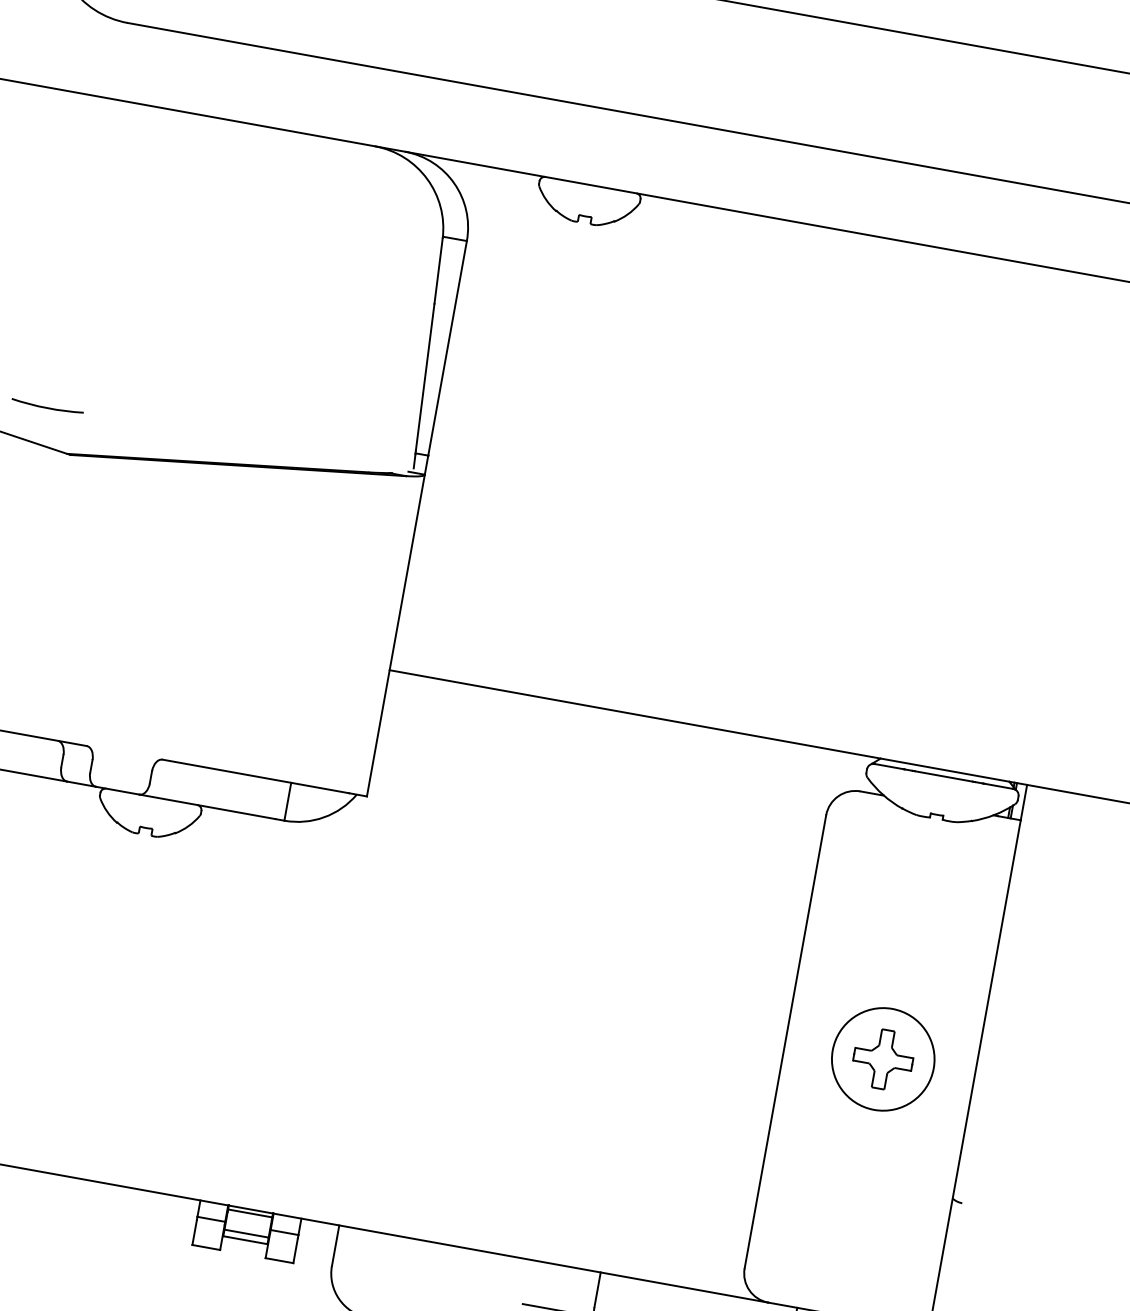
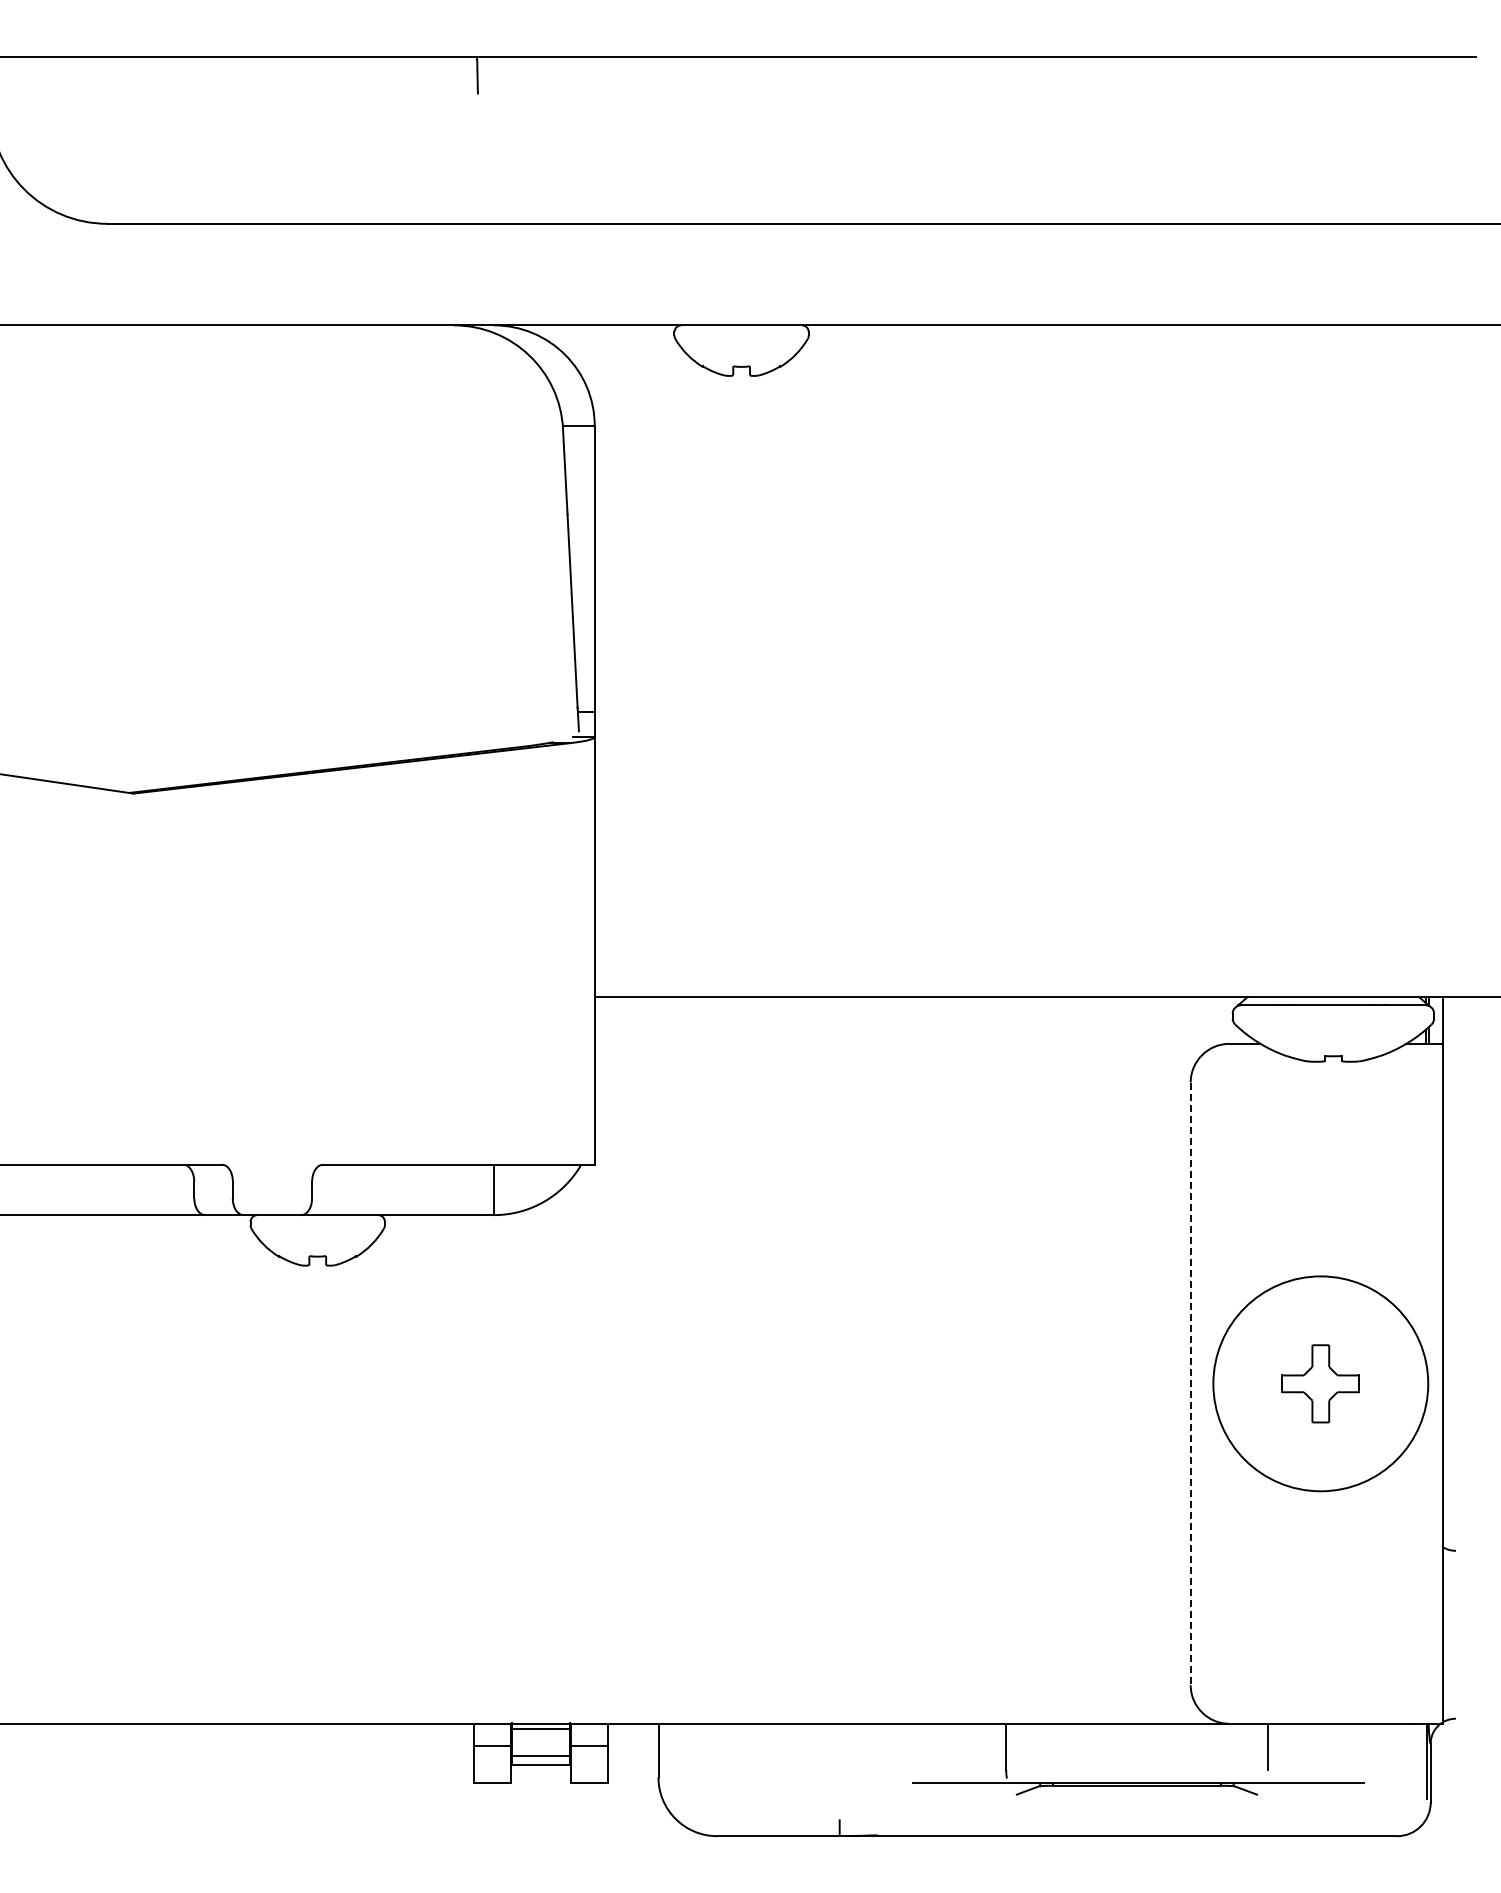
curve: (47, 407) -> (92, 737), removed
line: (785, 1042) -> (1190, 1384), solid -> dashed
circle: (883, 1059) -> (1320, 1383), size x1.6

